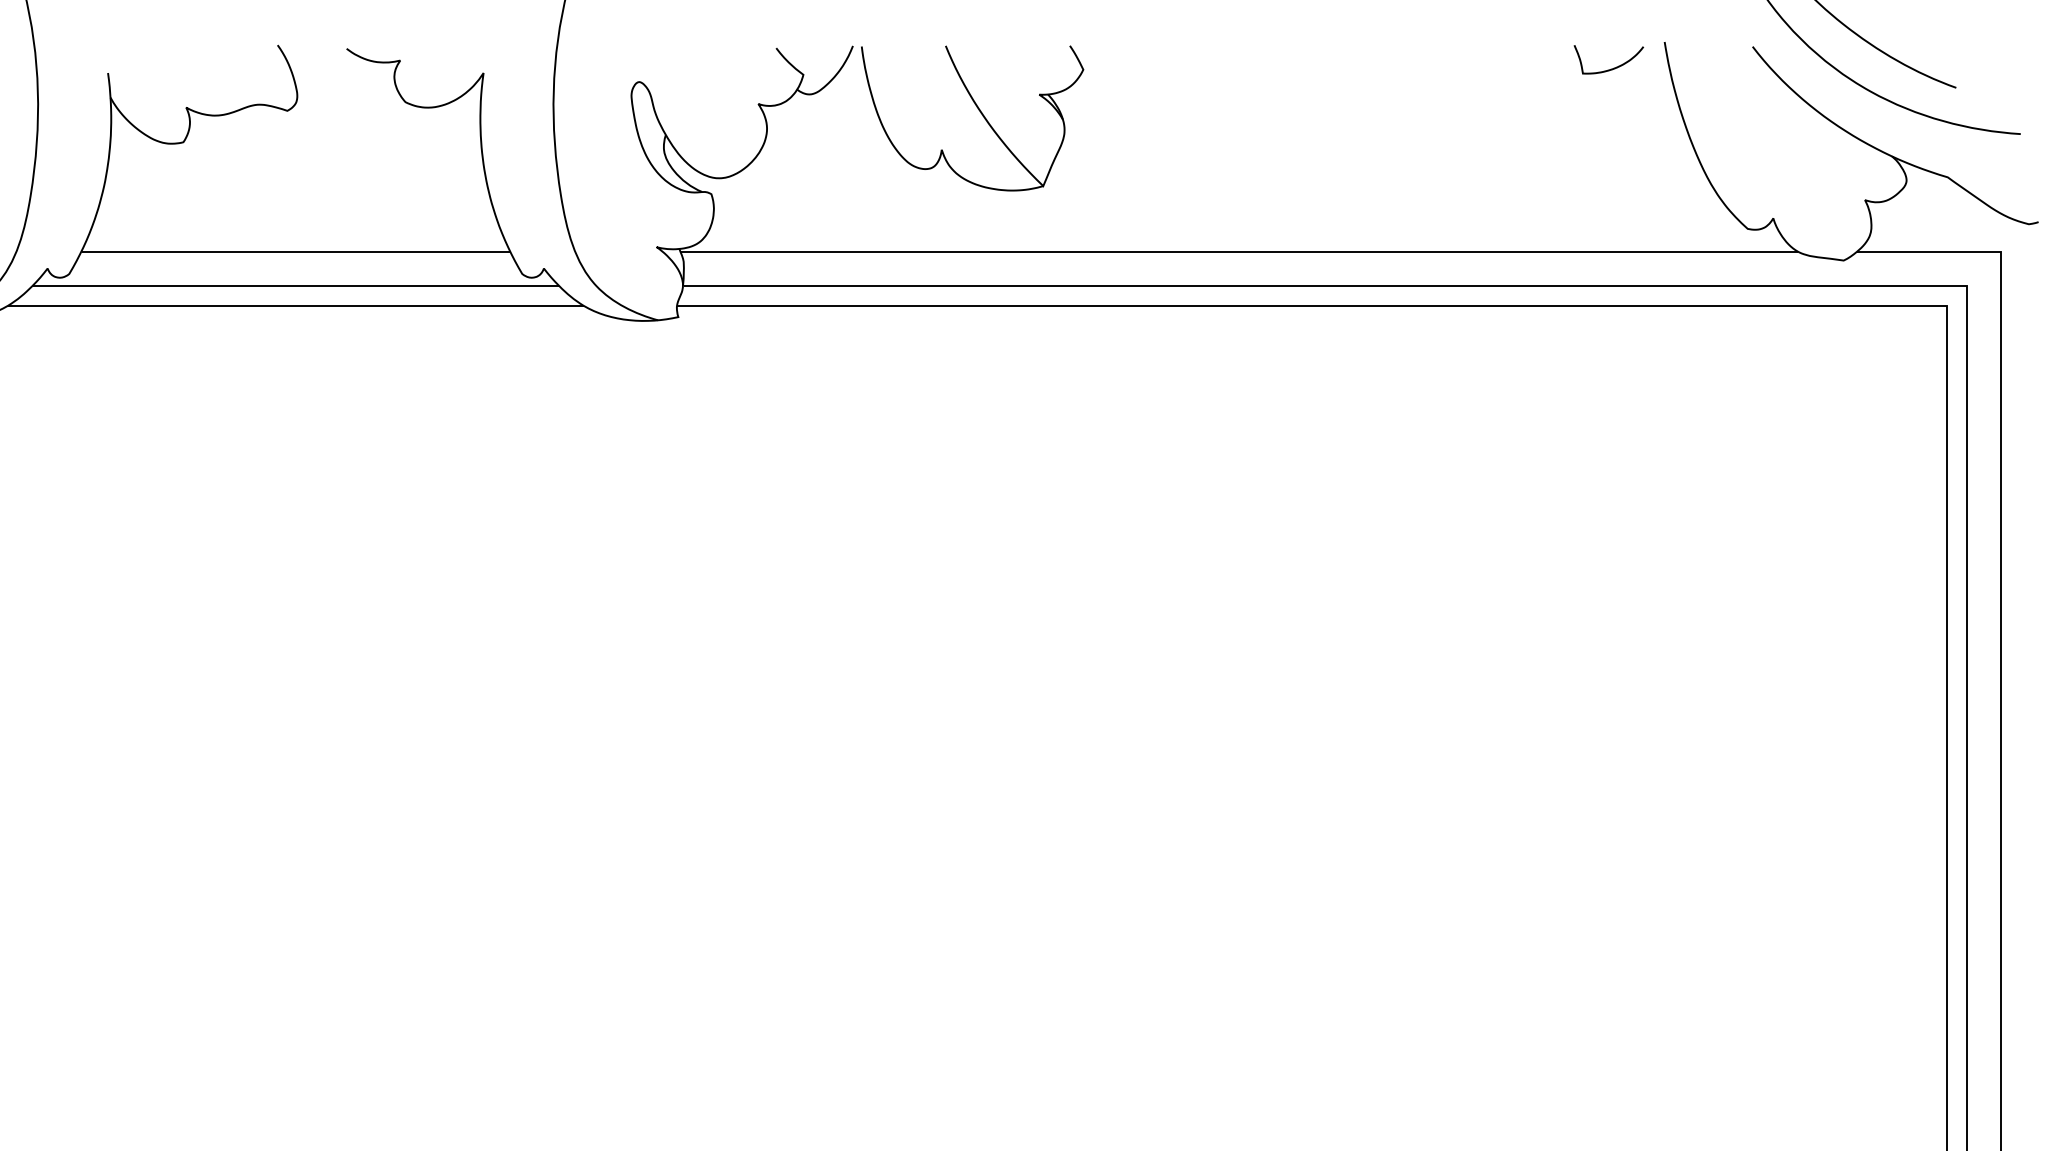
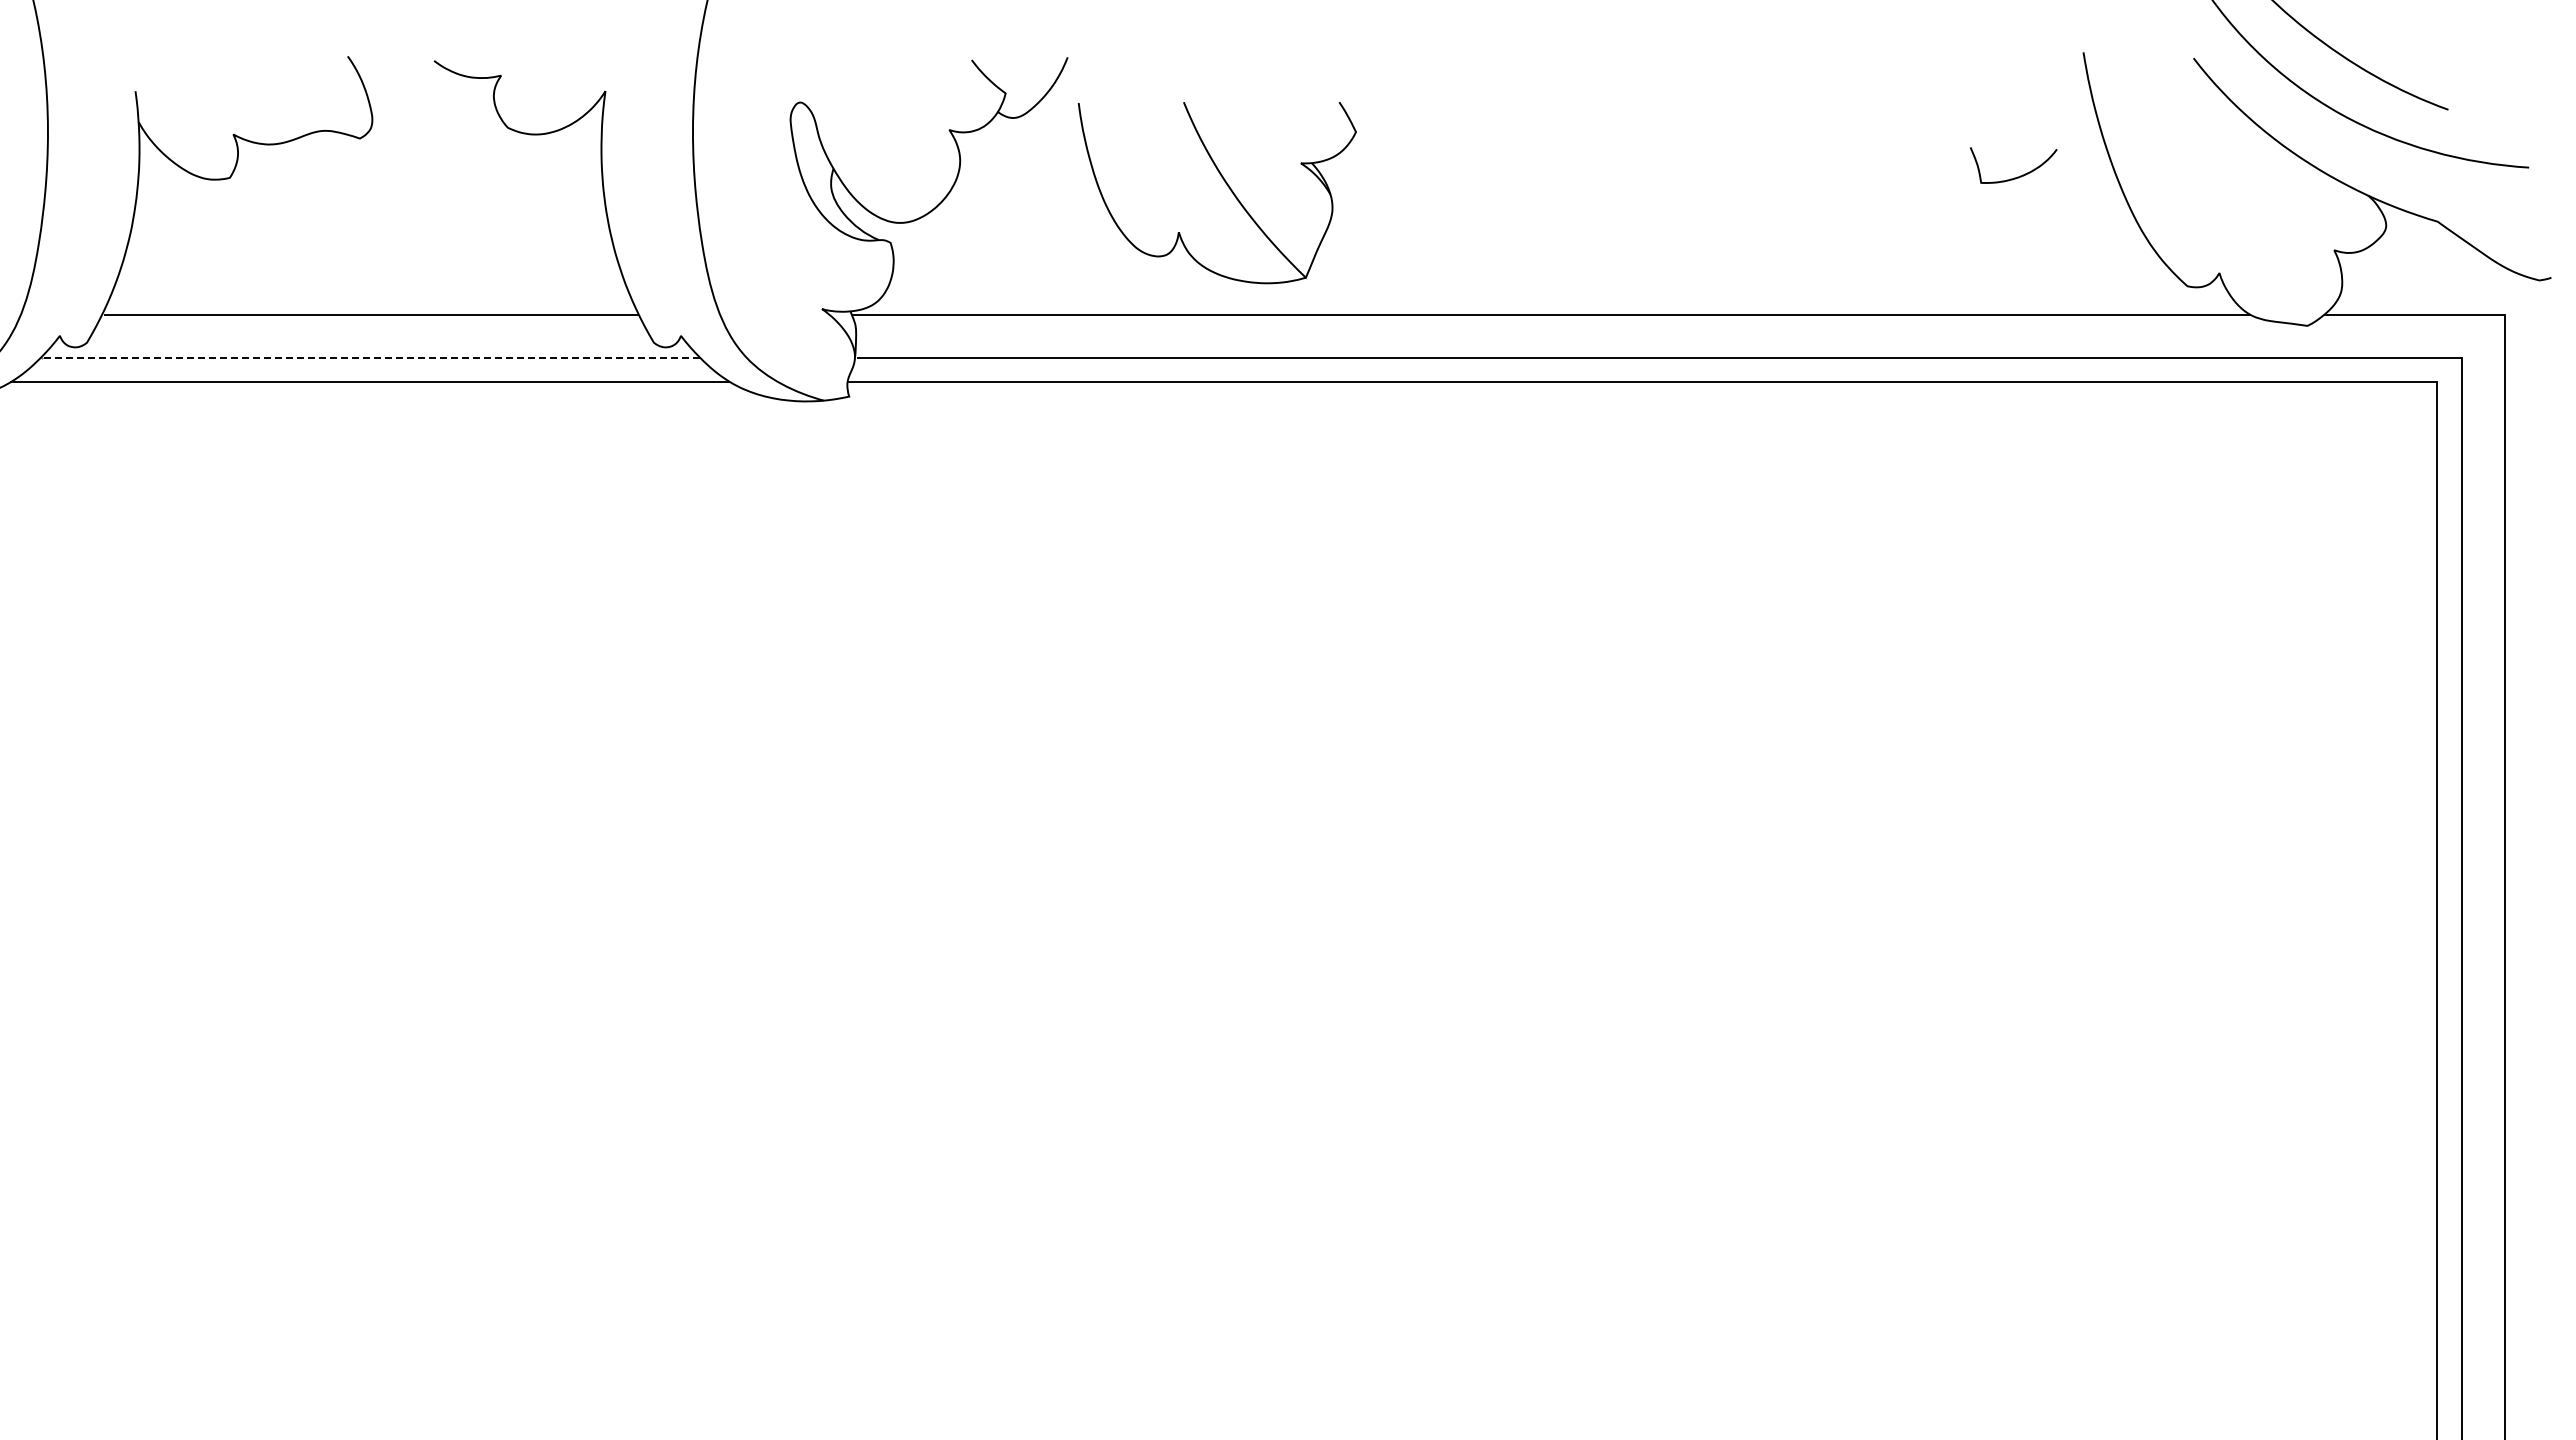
curve: (1611, 68) -> (2017, 176), moved
part: (980, 113) -> (1227, 186), moved
line: (295, 285) -> (370, 357), solid -> dashed

